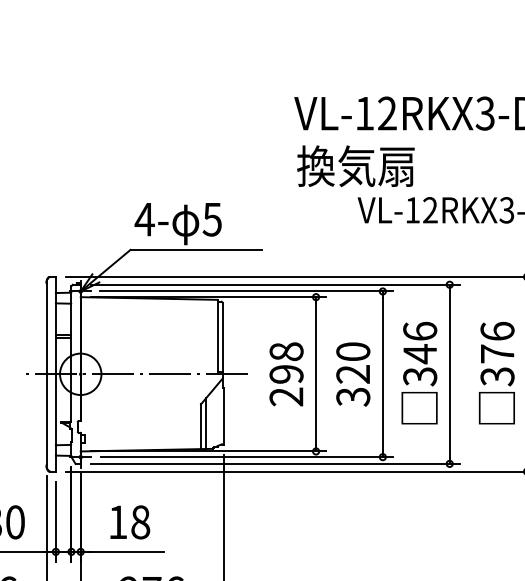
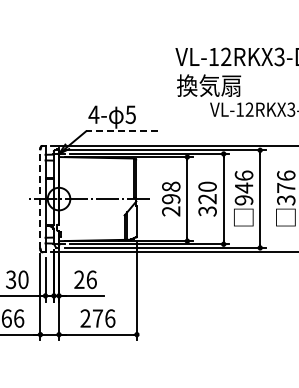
line: (195, 250) -> (121, 131), solid -> dashed
line: (46, 375) -> (40, 199), solid -> dashed
text: (420, 376) -> (244, 200), 346 -> 946
text: (129, 521) -> (85, 279), 18 -> 26

